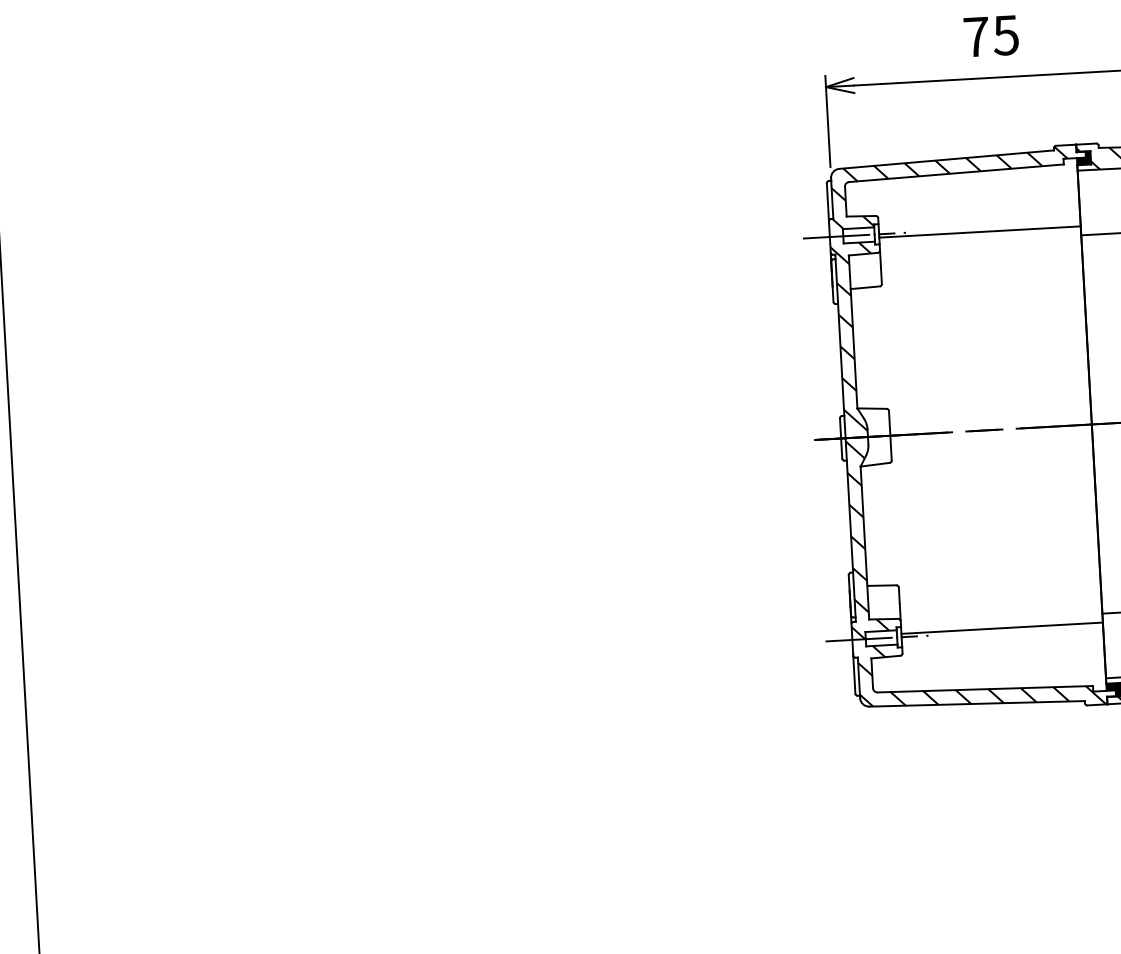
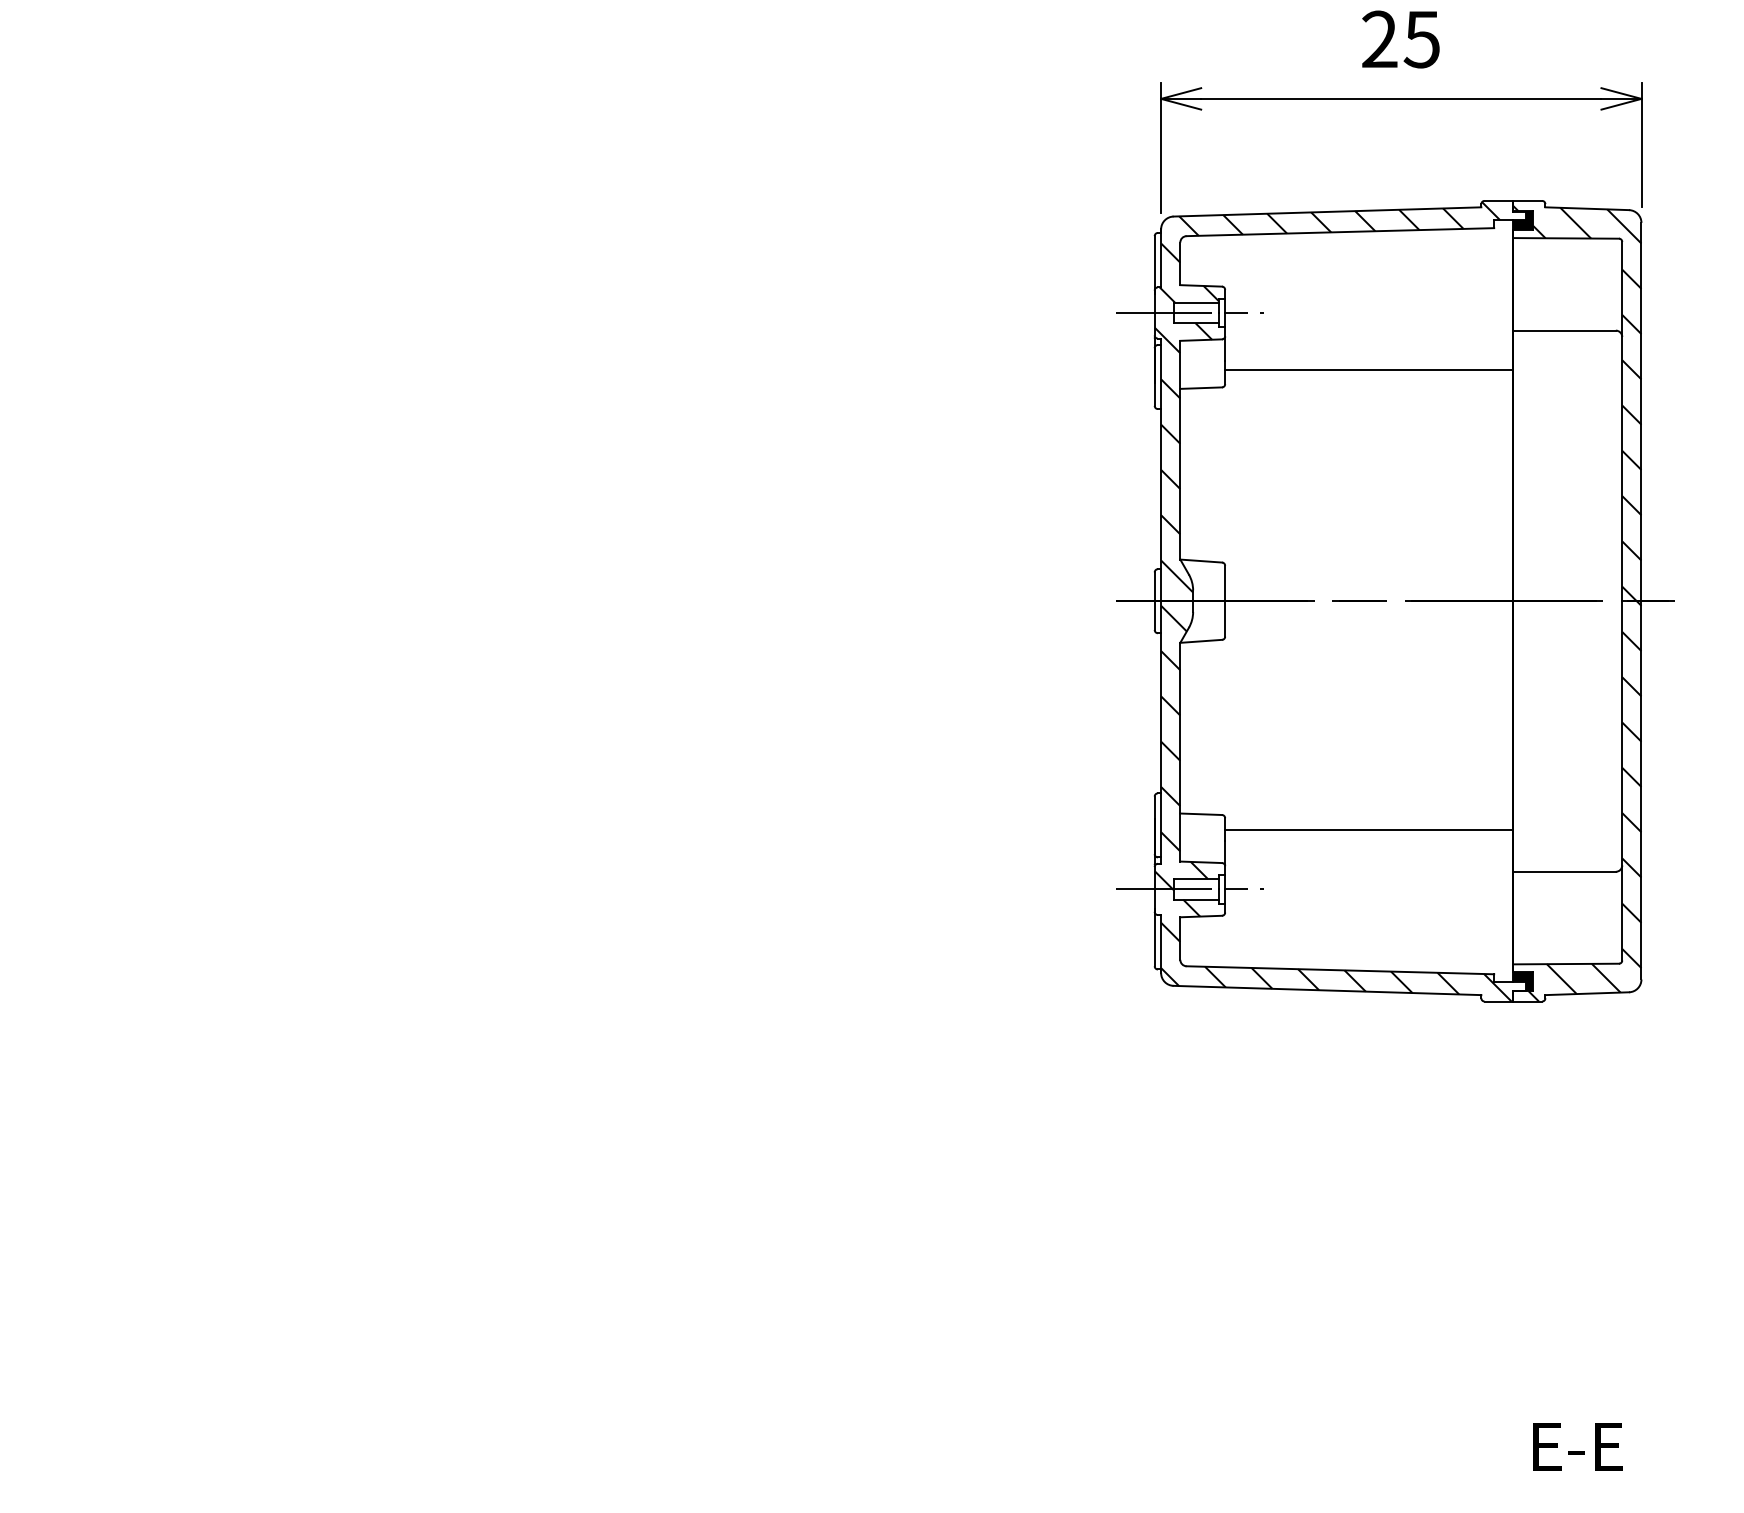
text: (976, 36) -> (1379, 38), 75 -> 25
line: (980, 231) -> (1369, 369), moved
line: (1002, 628) -> (1369, 829), moved

